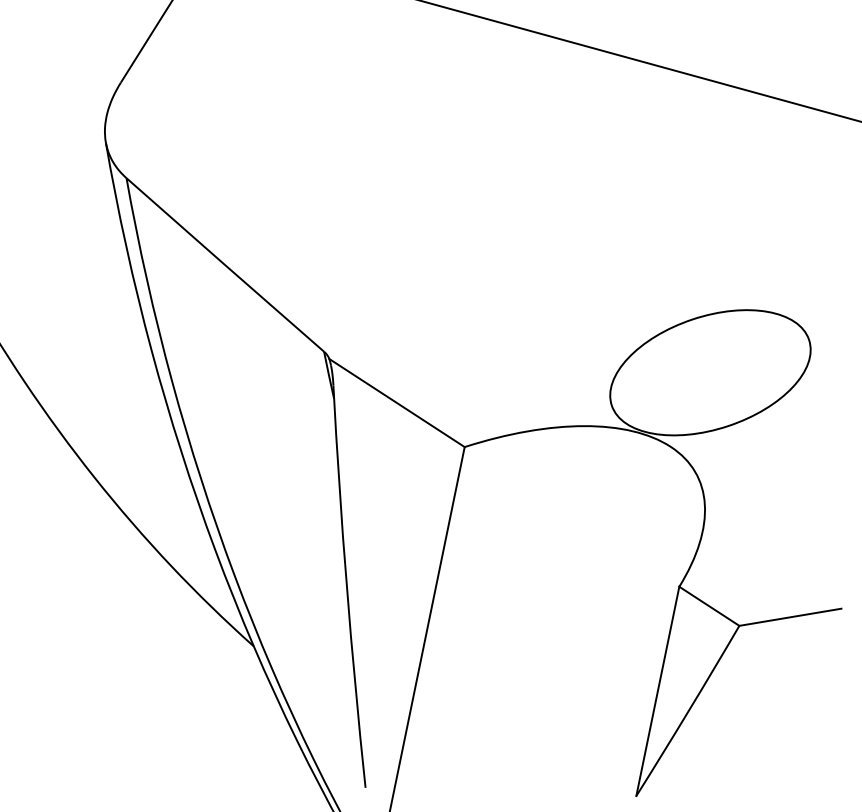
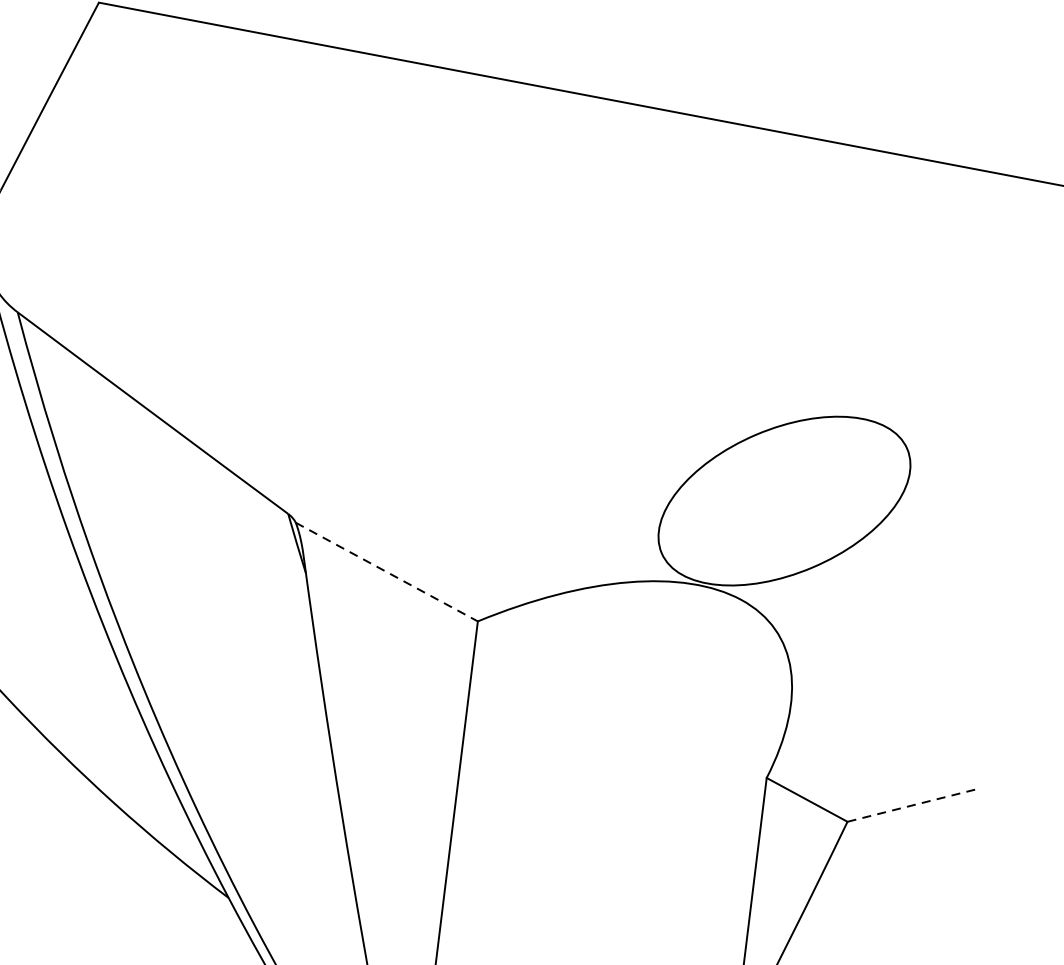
line: (397, 403) -> (387, 572), solid -> dashed
line: (790, 617) -> (912, 805), solid -> dashed

